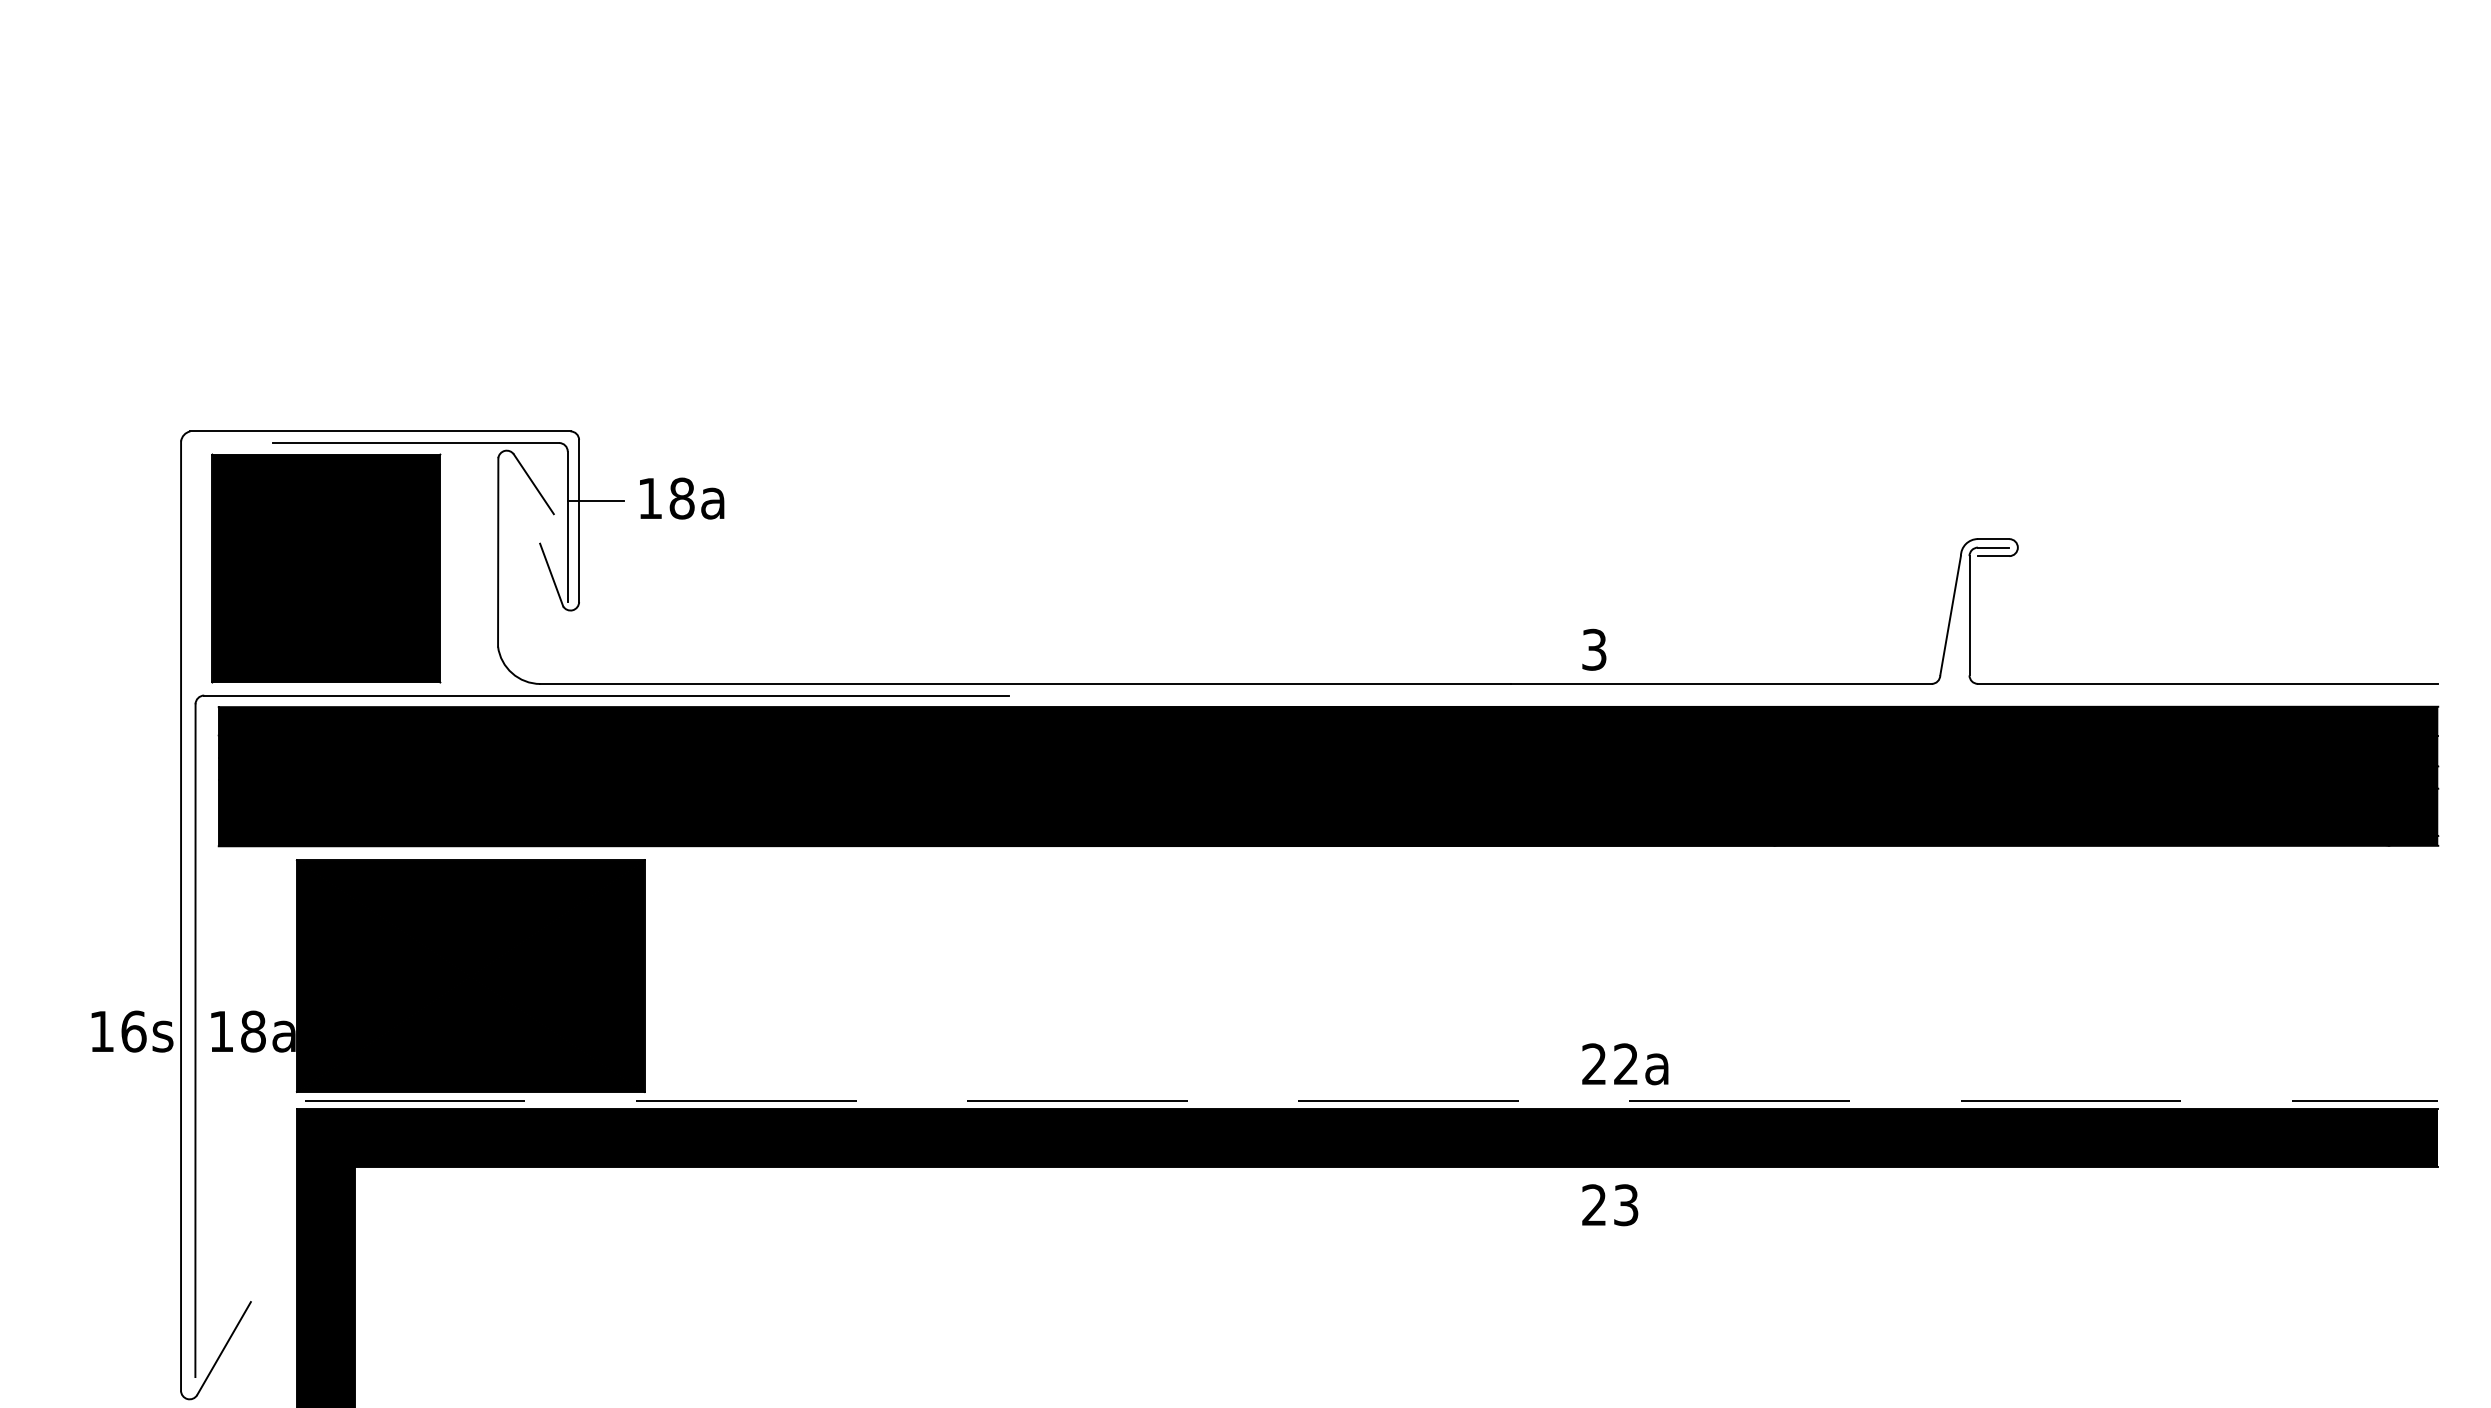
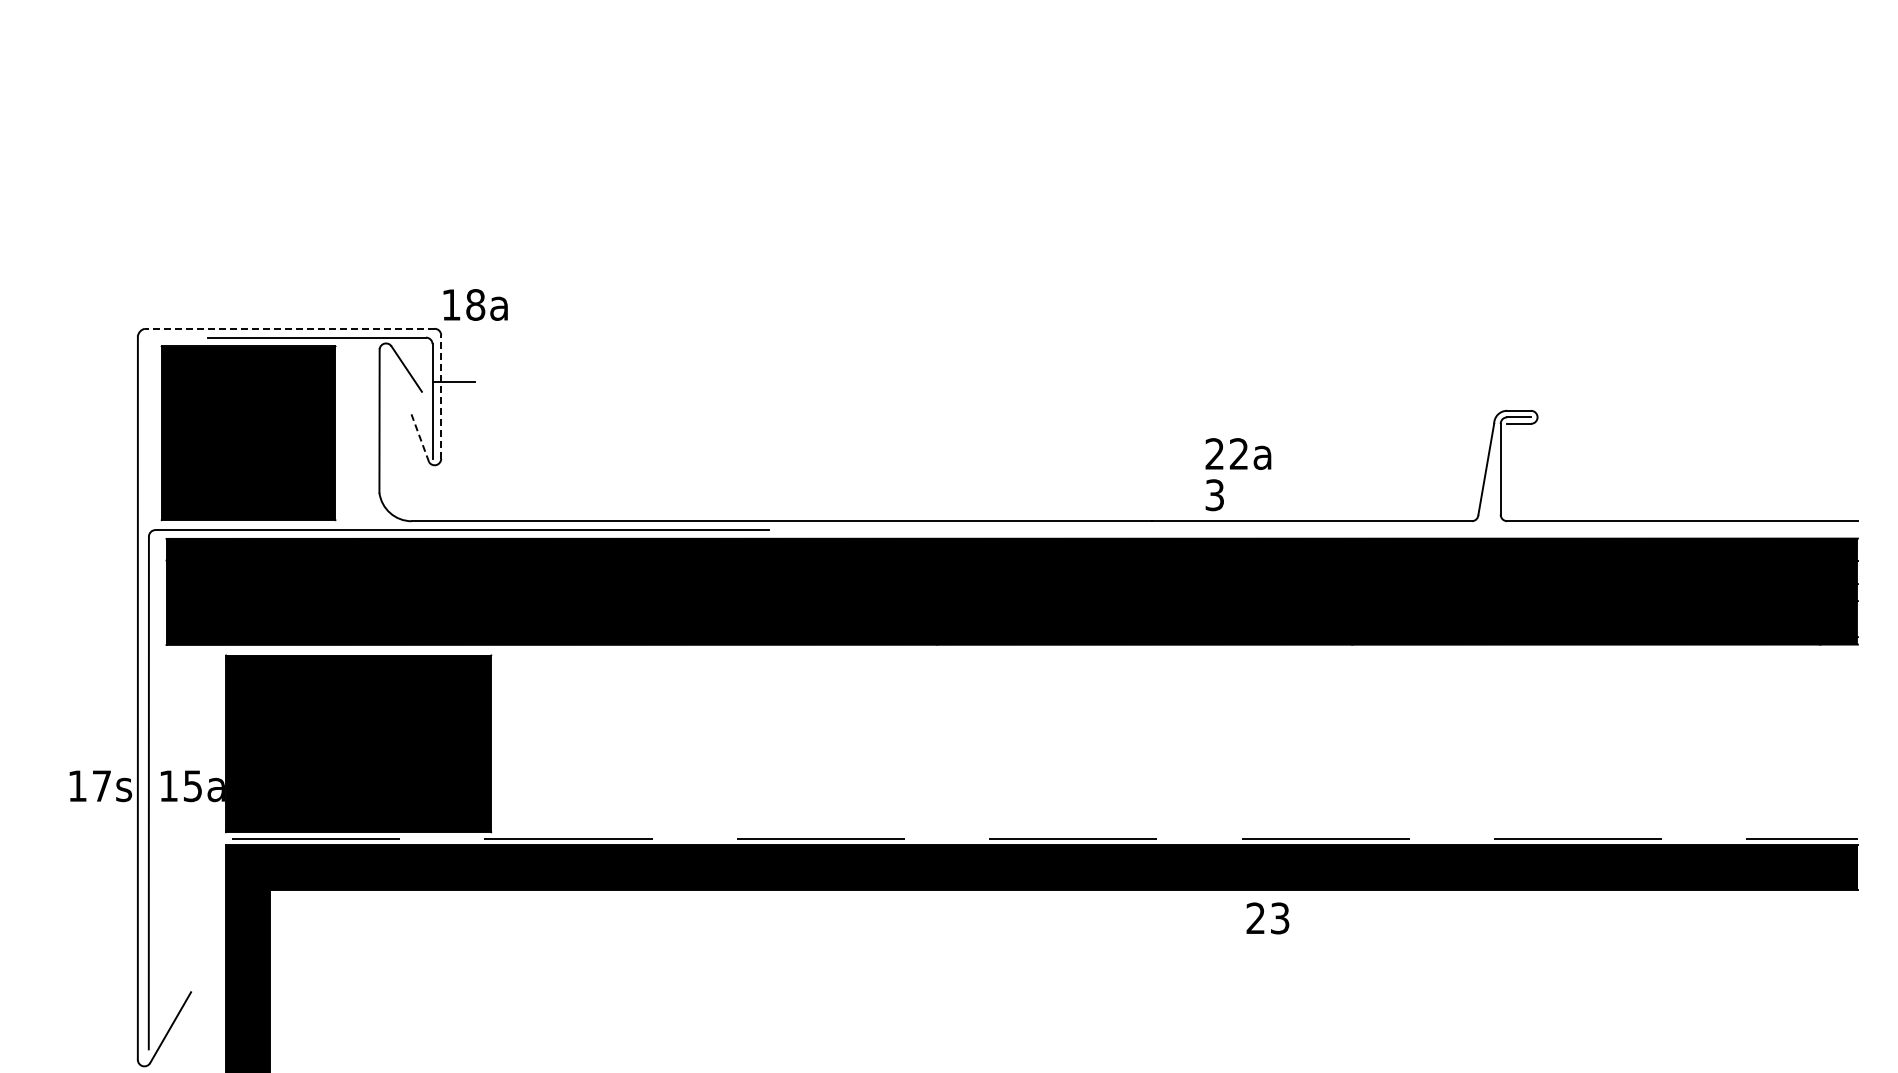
line: (380, 431) -> (289, 328), solid -> dashed
text: (681, 497) -> (475, 304), moved
line: (579, 521) -> (441, 397), solid -> dashed
line: (551, 574) -> (420, 437), solid -> dashed
text: (133, 1032) -> (101, 786), 16s -> 17s
text: (252, 1032) -> (192, 786), 18a -> 15a
text: (1625, 1063) -> (1238, 453), moved
text: (1609, 1205) -> (1267, 918), moved

